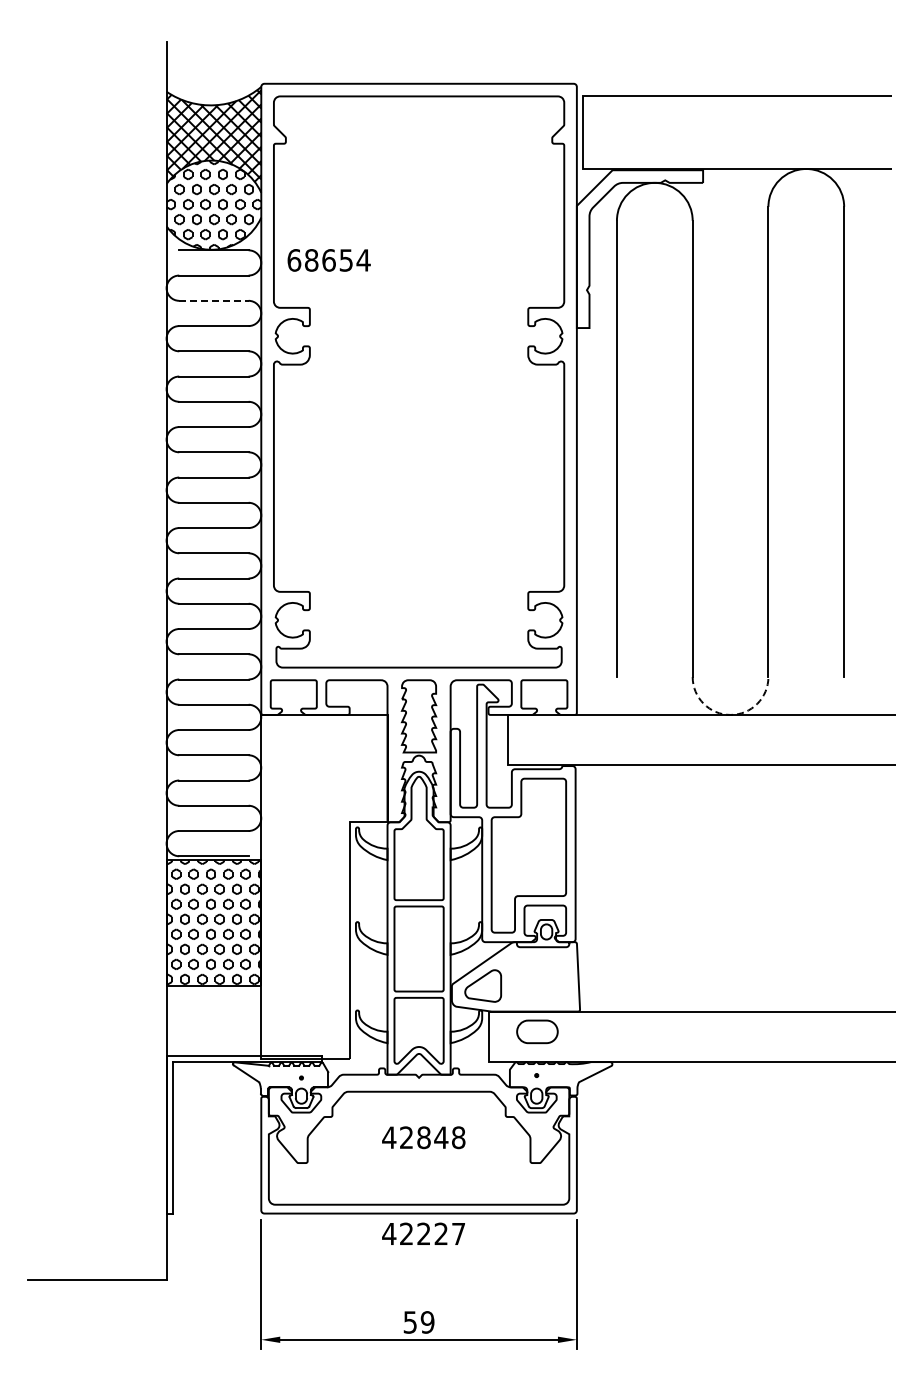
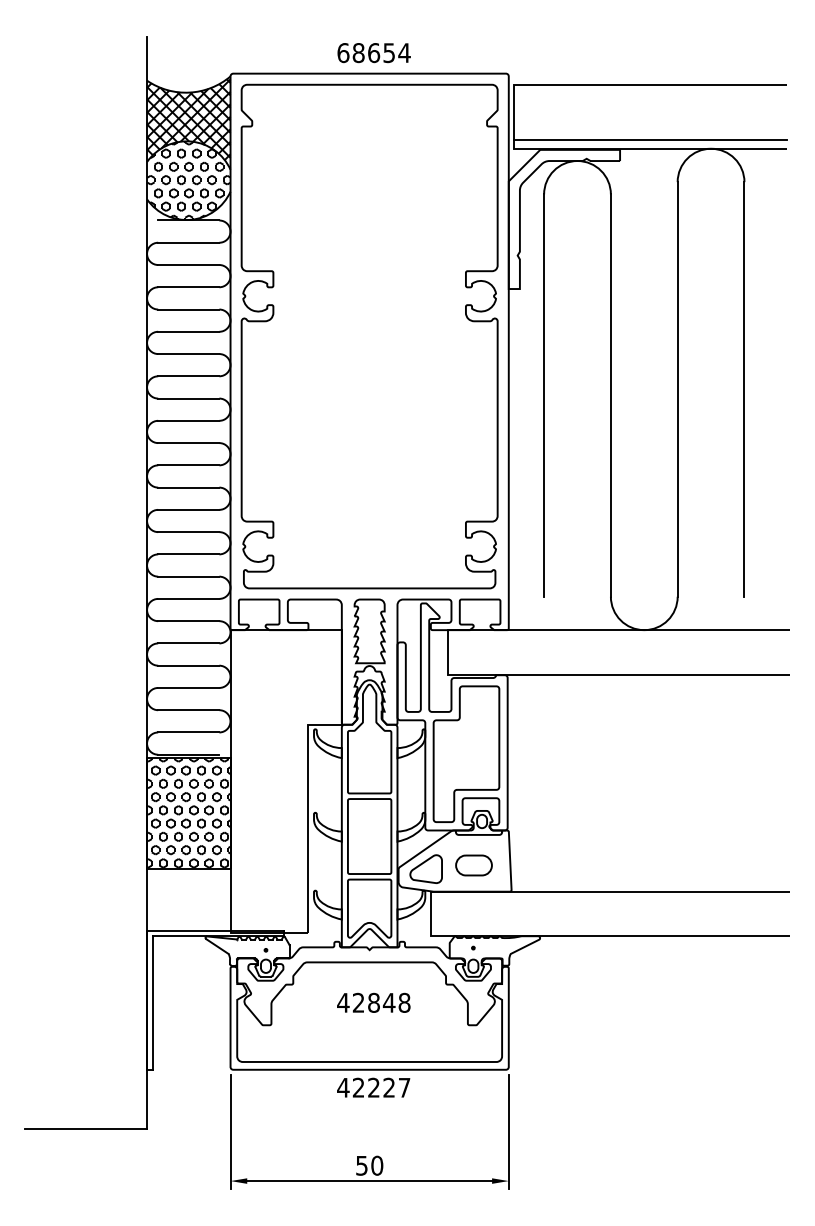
line: (737, 159) -> (650, 140), added
text: (328, 260) -> (373, 53), moved
line: (213, 300) -> (188, 264), dashed -> solid
arc: (730, 714) -> (644, 629), dashed -> solid
part: (537, 1031) -> (474, 865), moved
text: (427, 1322) -> (377, 1165), 59 -> 50

